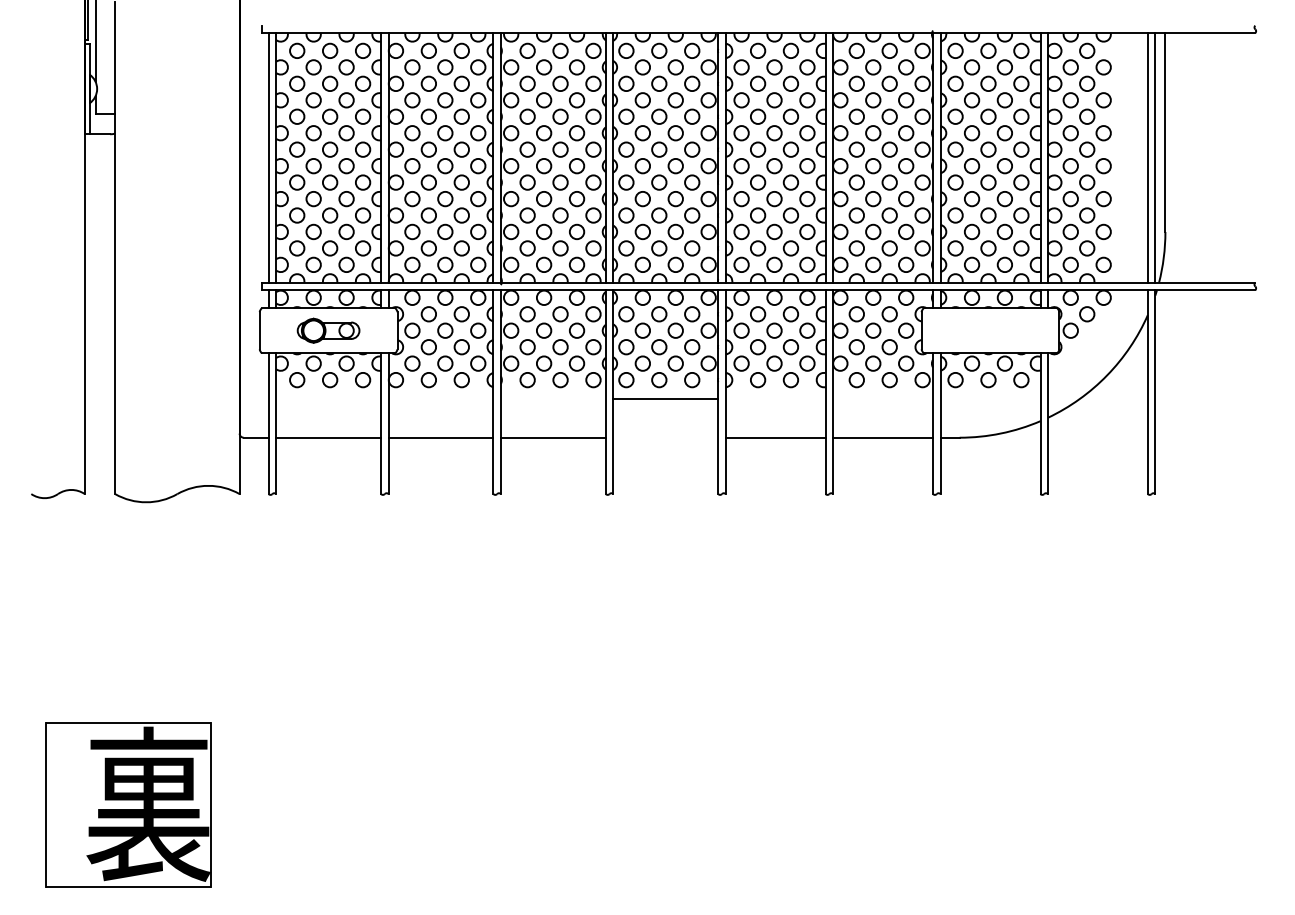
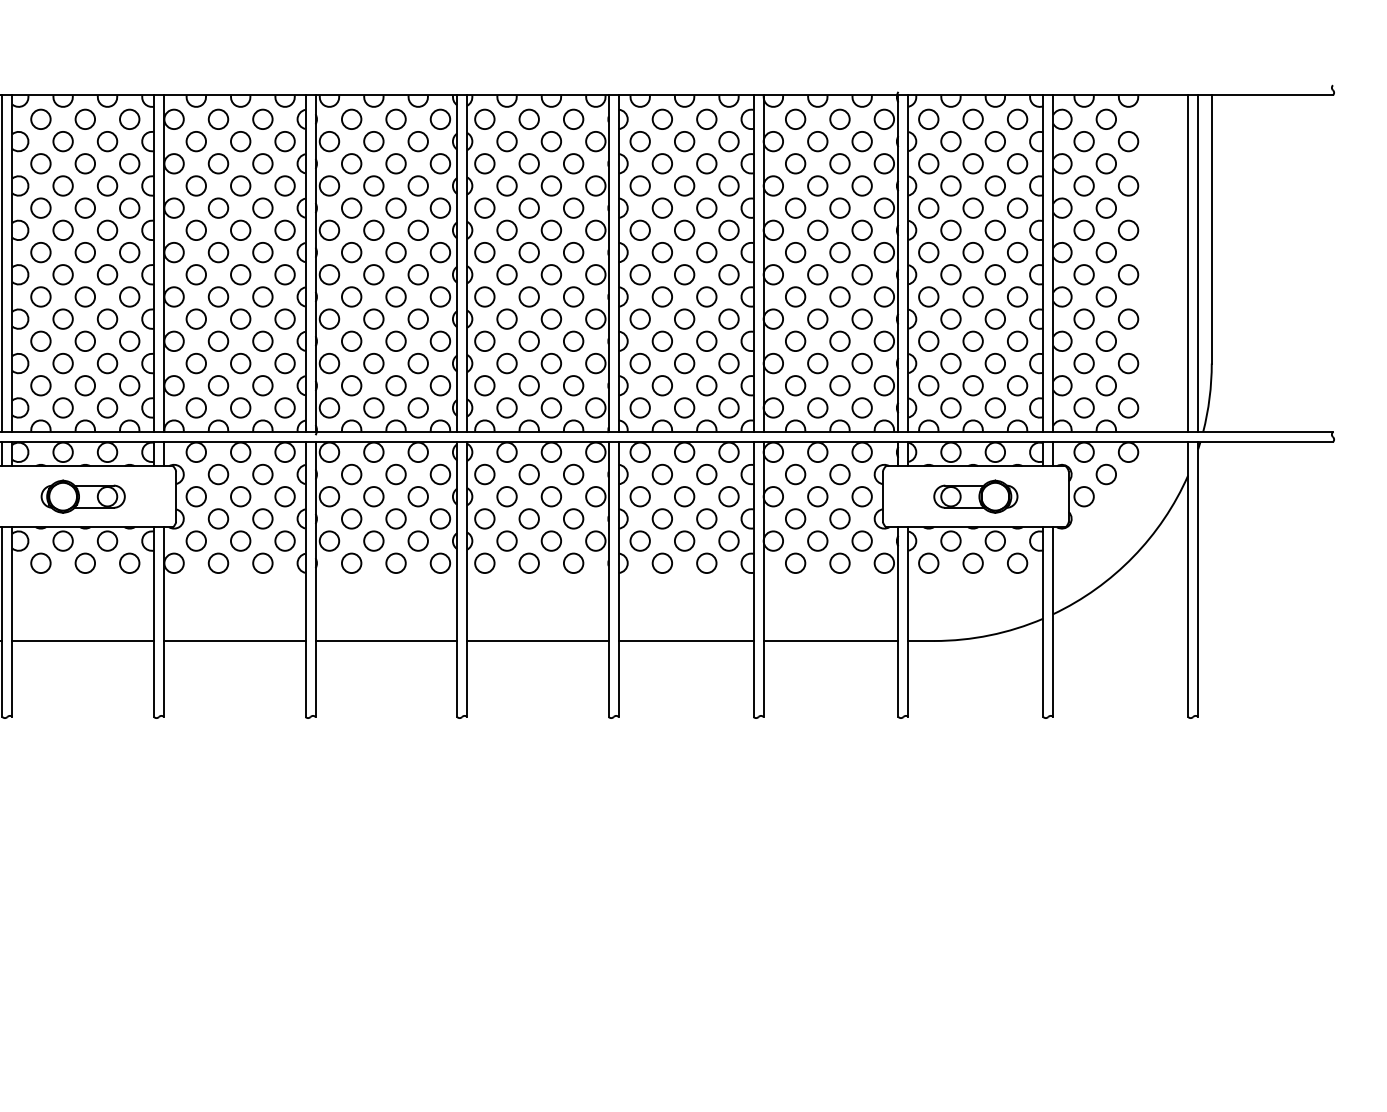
part: (990, 330) -> (975, 496), added
line: (665, 398) -> (537, 640), moved

